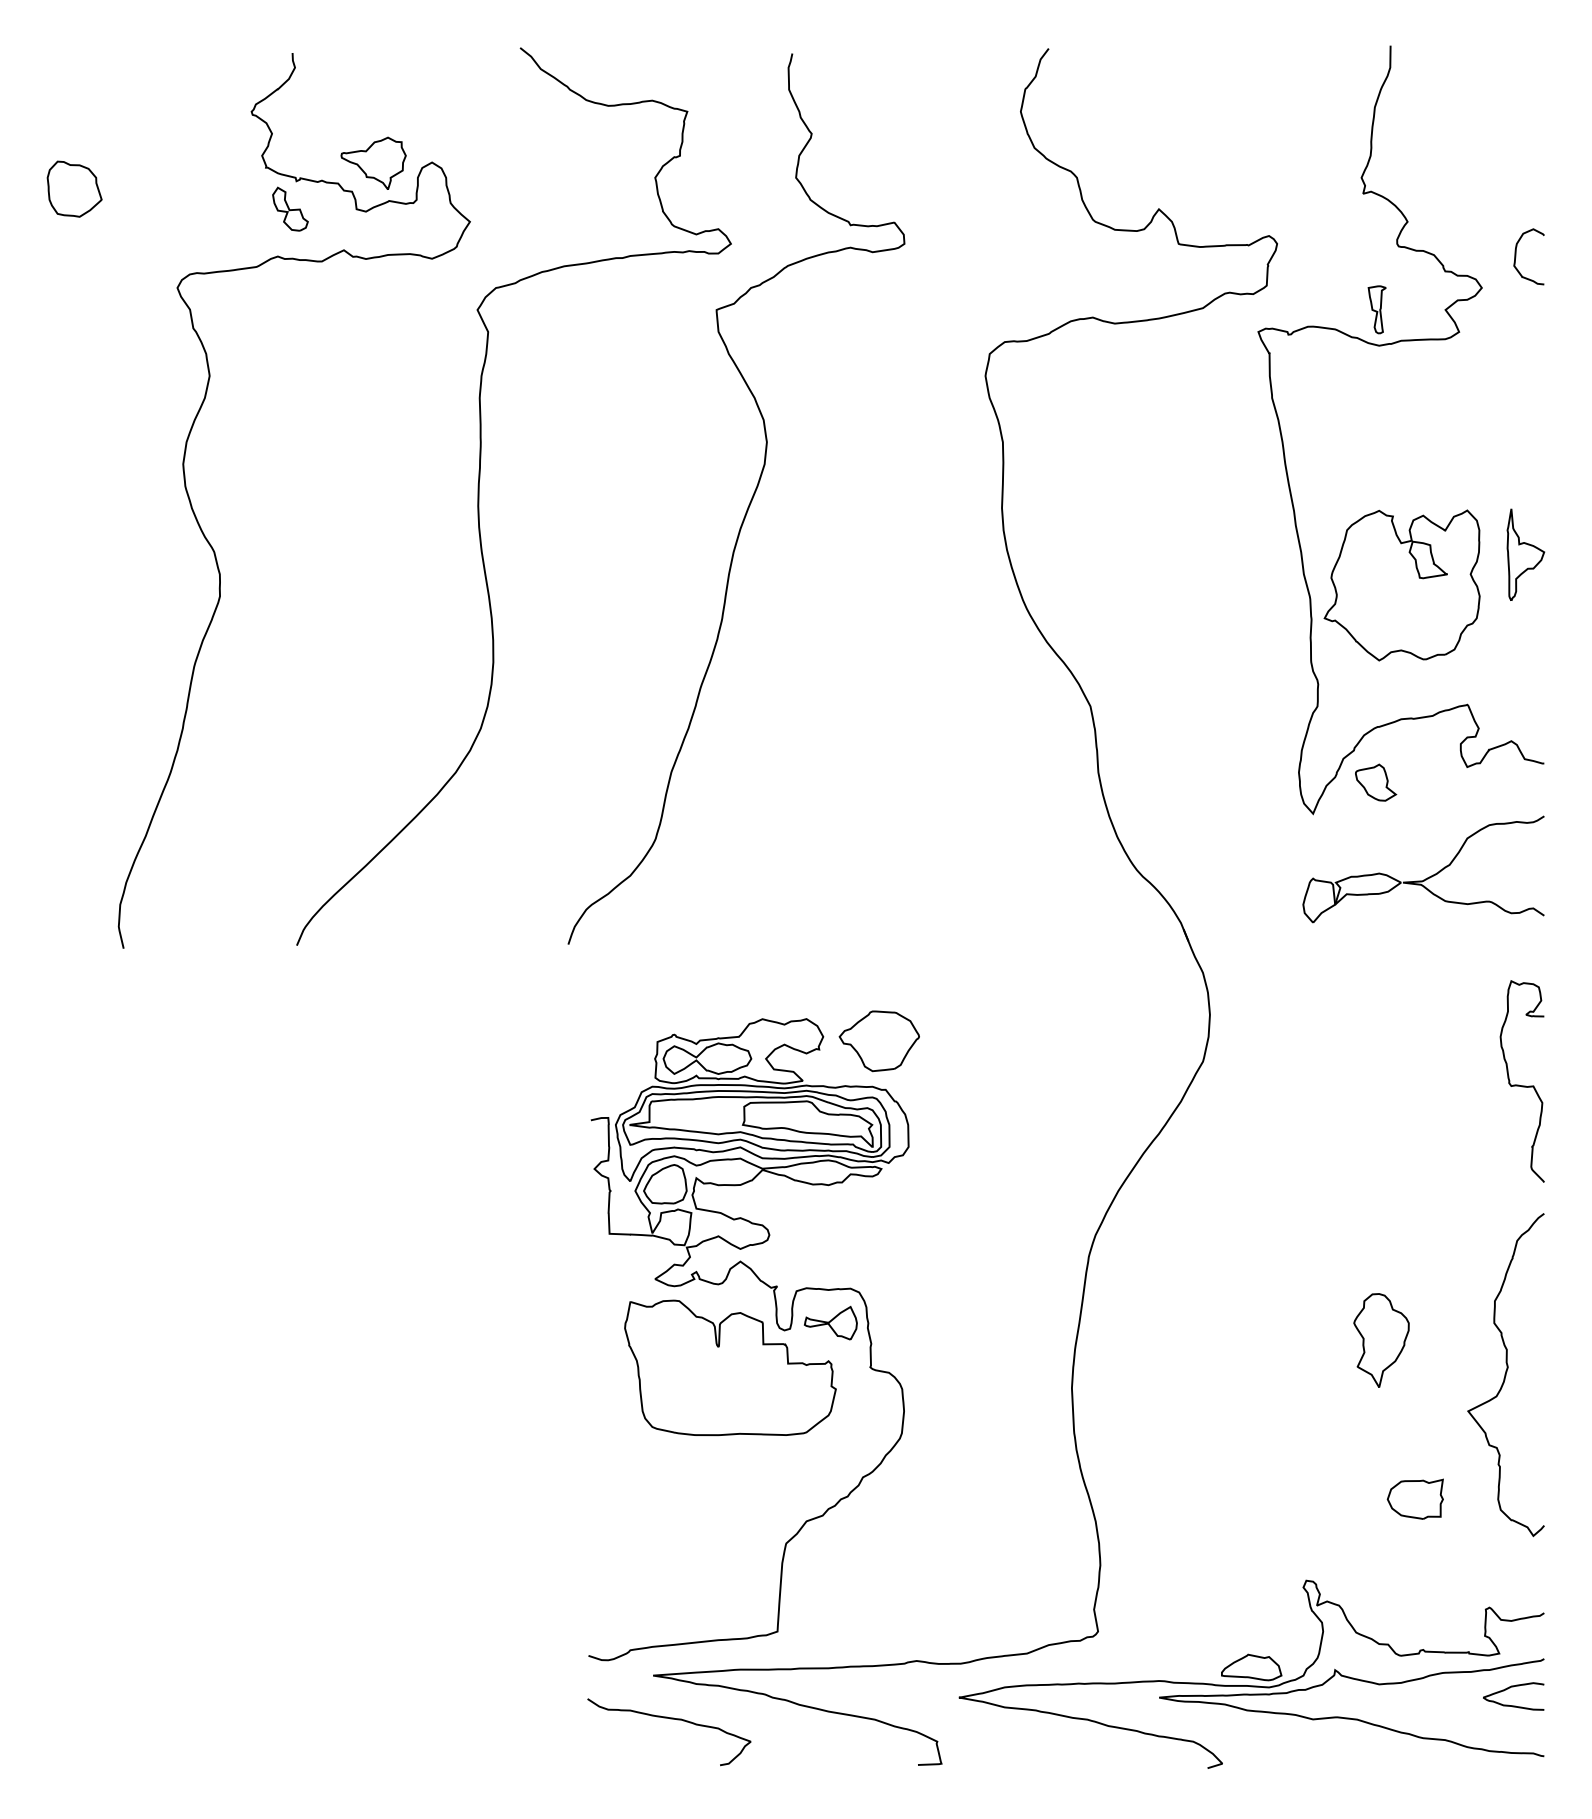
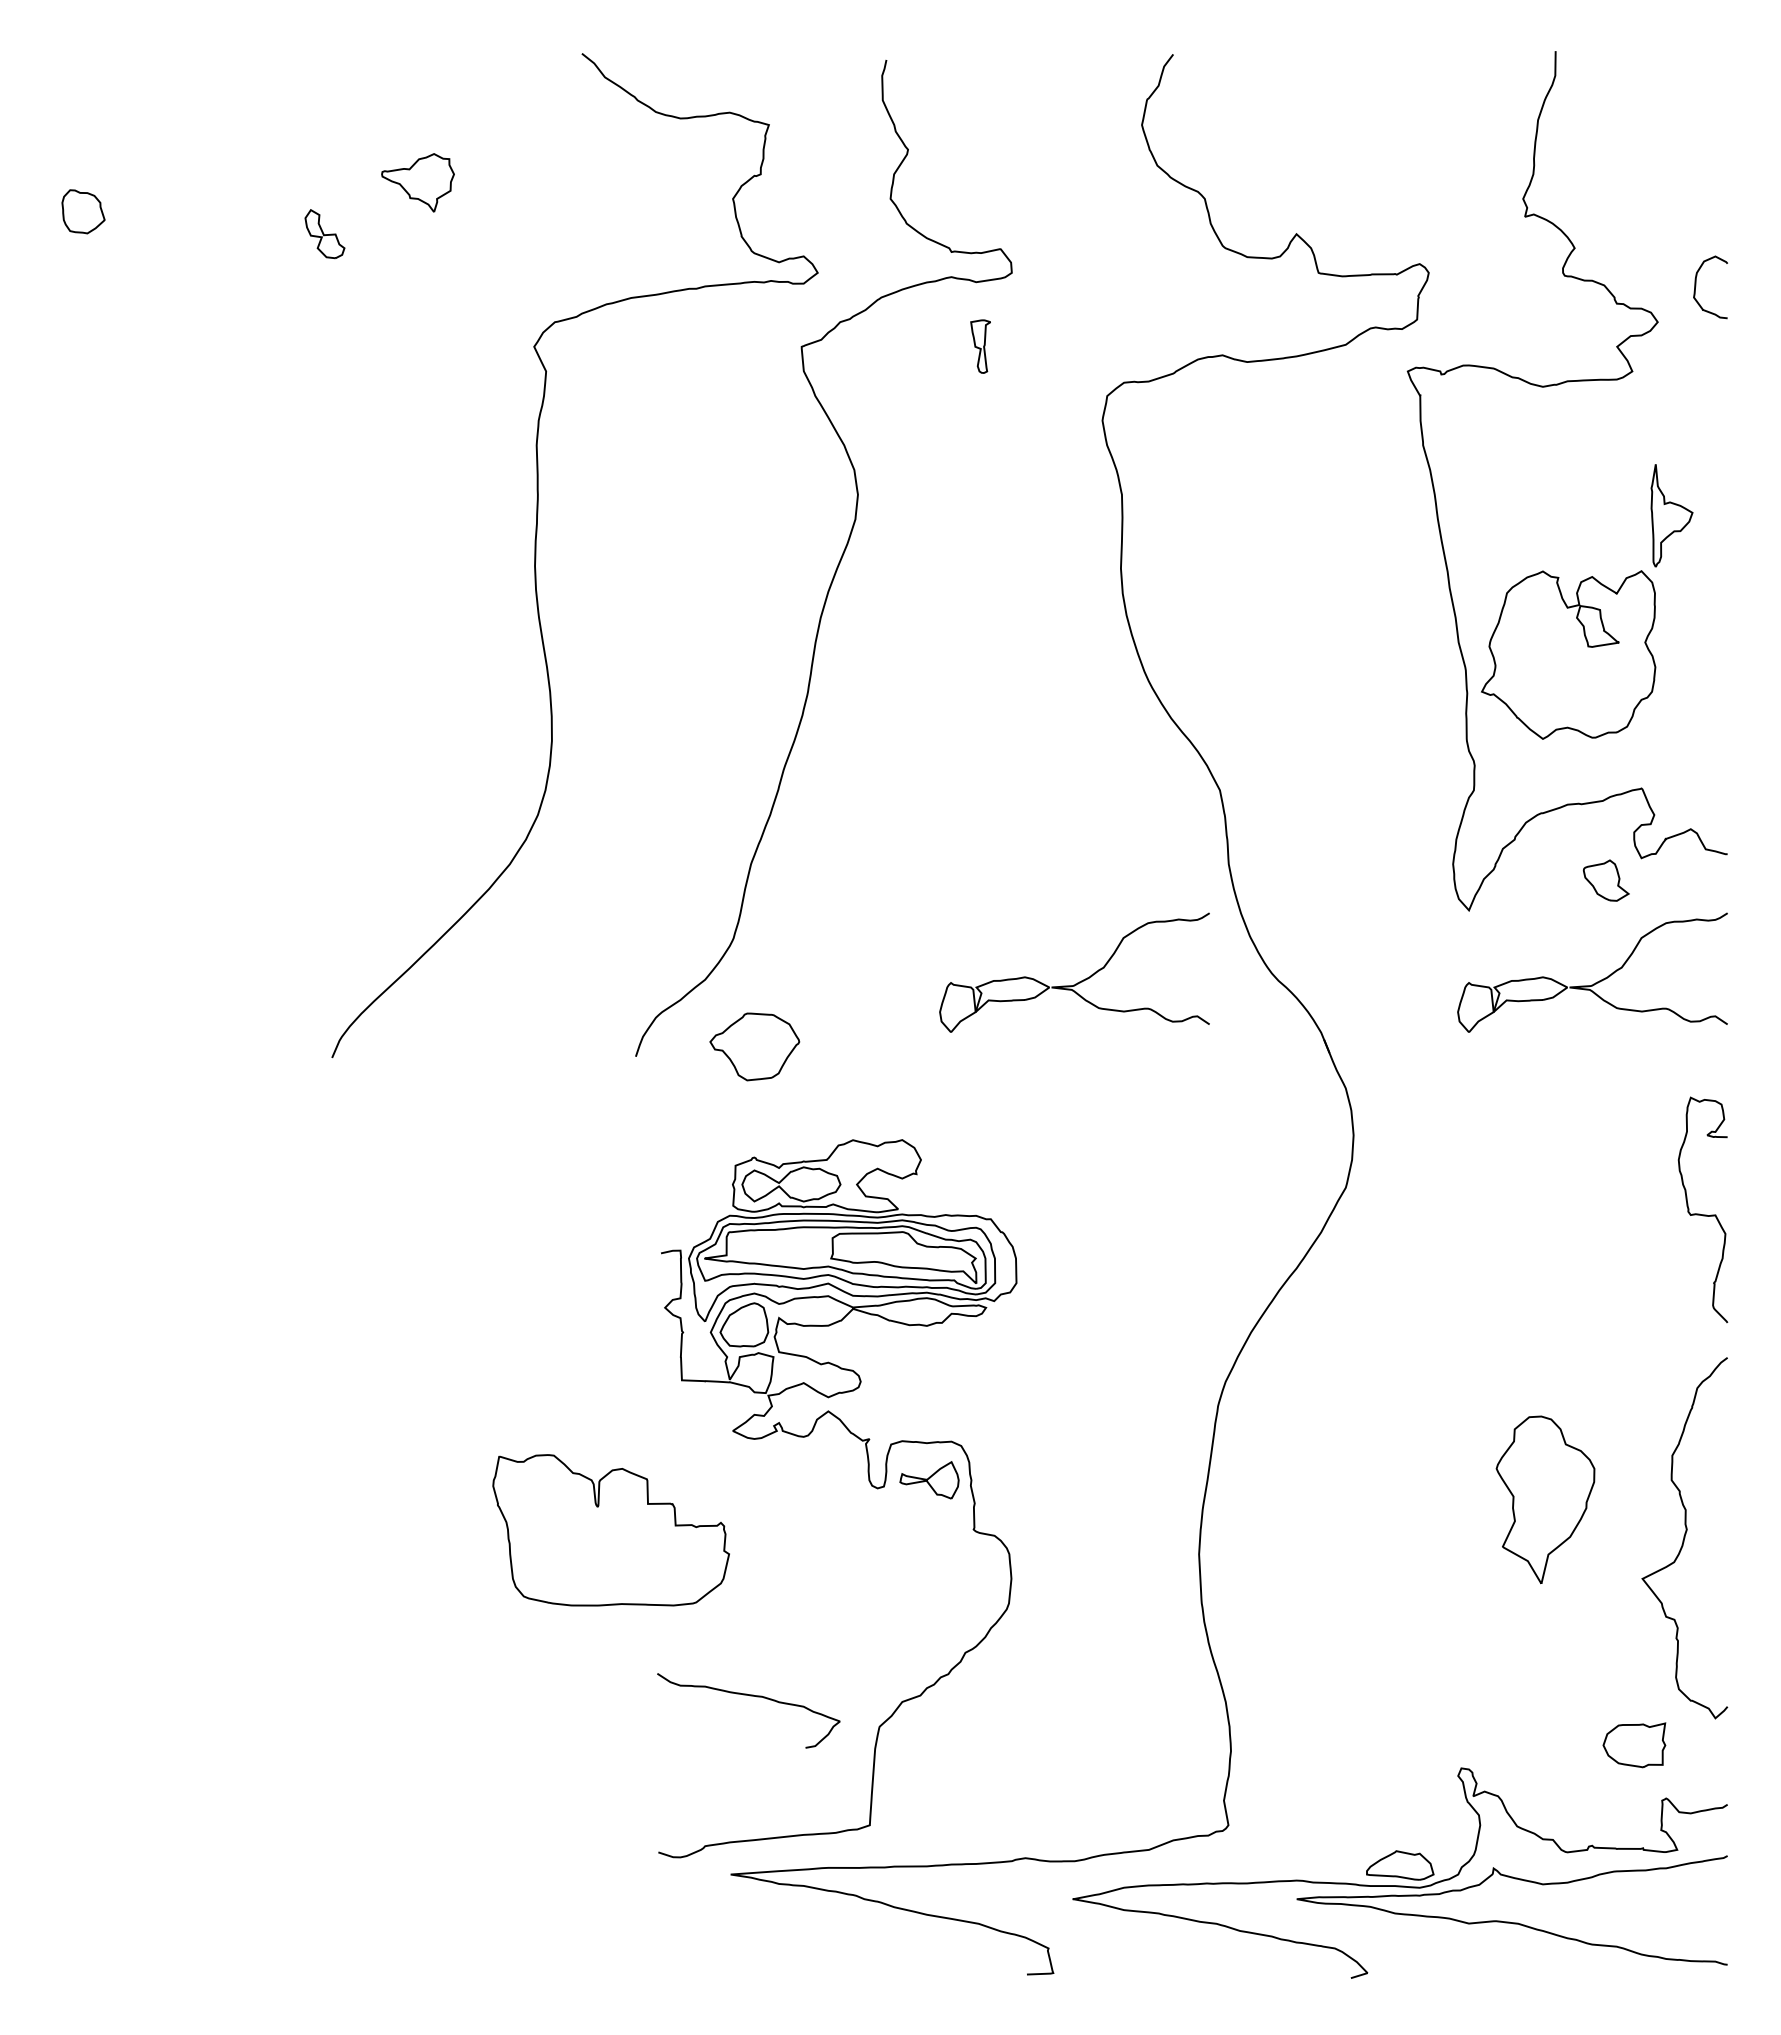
part: (74, 189) -> (83, 211), size x0.7
part: (1377, 309) -> (980, 346), moved
curve: (214, 549) -> (239, 614), removed
part: (1525, 554) -> (1671, 515), moved
part: (1375, 782) -> (1605, 880), moved
part: (964, 877) -> (1079, 981), added
part: (879, 1040) -> (754, 1046), moved
part: (1381, 1340) -> (1545, 1499), size x1.6
part: (729, 1368) -> (610, 1530), moved
part: (1415, 1499) -> (1634, 1745), moved
curve: (1510, 1688) -> (1689, 1888), removed
curve: (670, 1719) -> (750, 1696), moved

